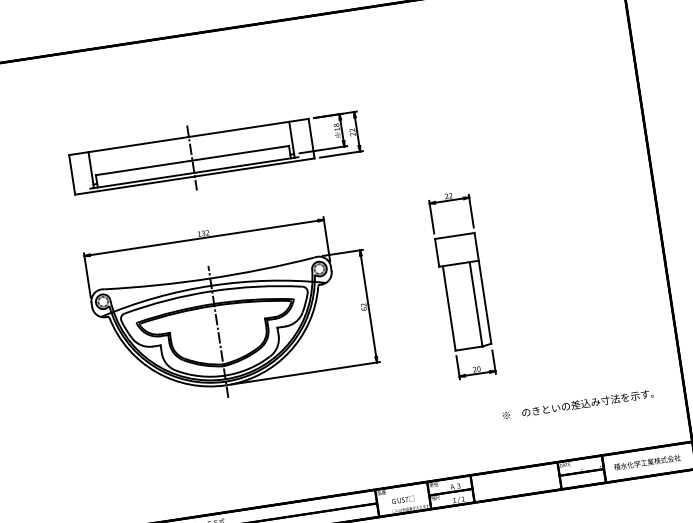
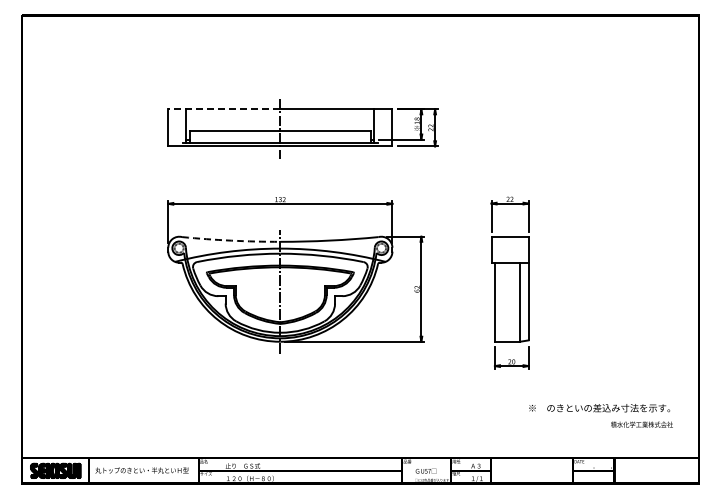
line: (128, 146) -> (223, 109), solid -> dashed
arc: (157, 285) -> (231, 240), solid -> dashed
text: (646, 462) -> (641, 424), moved

